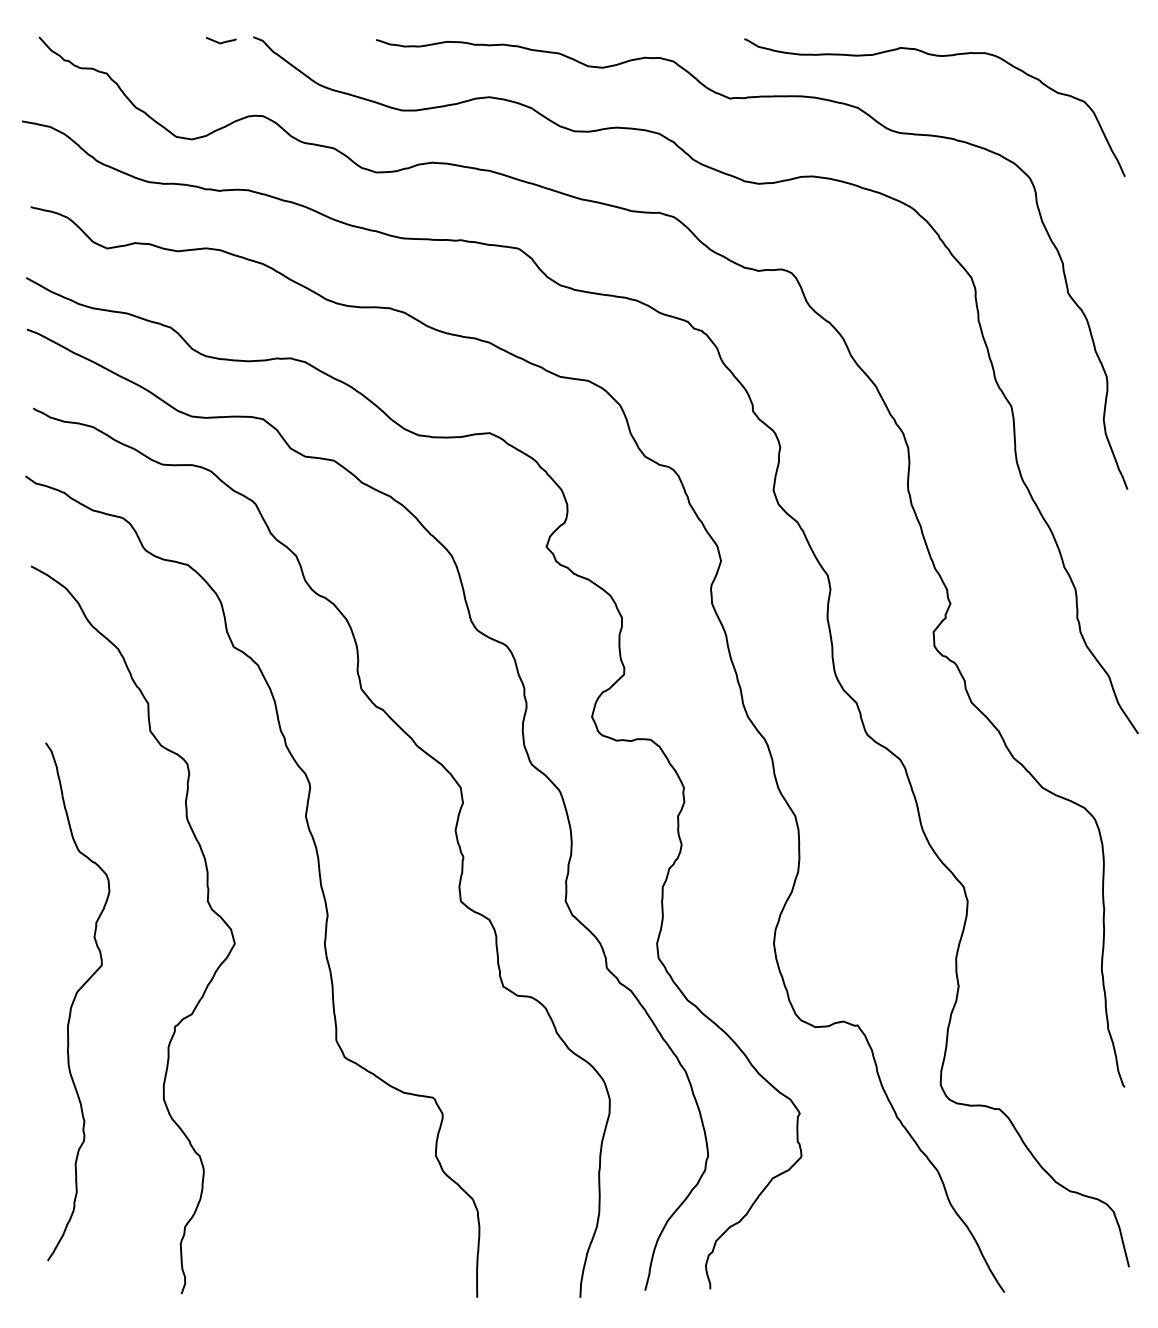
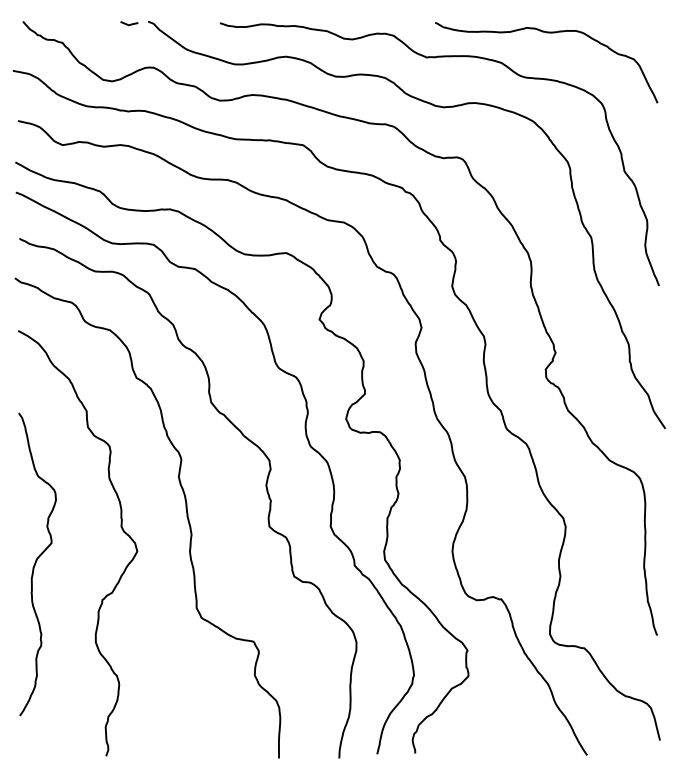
curve: (76, 1000) -> (36, 563), moved

